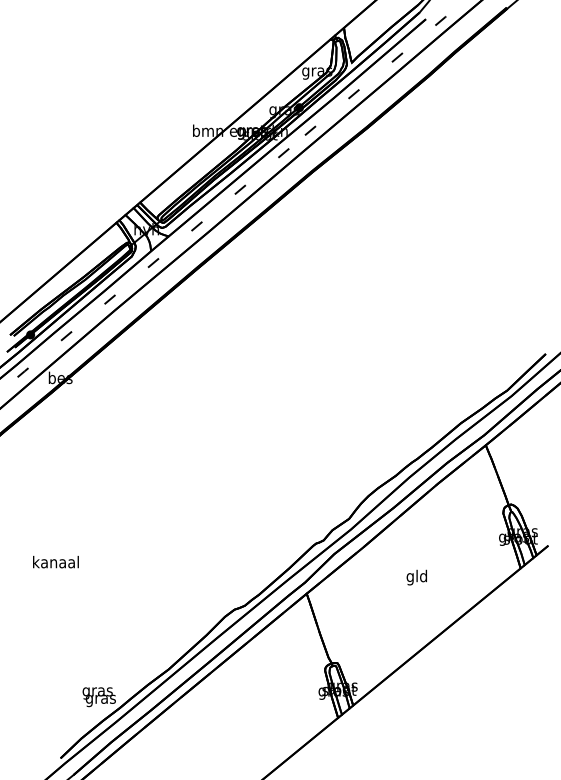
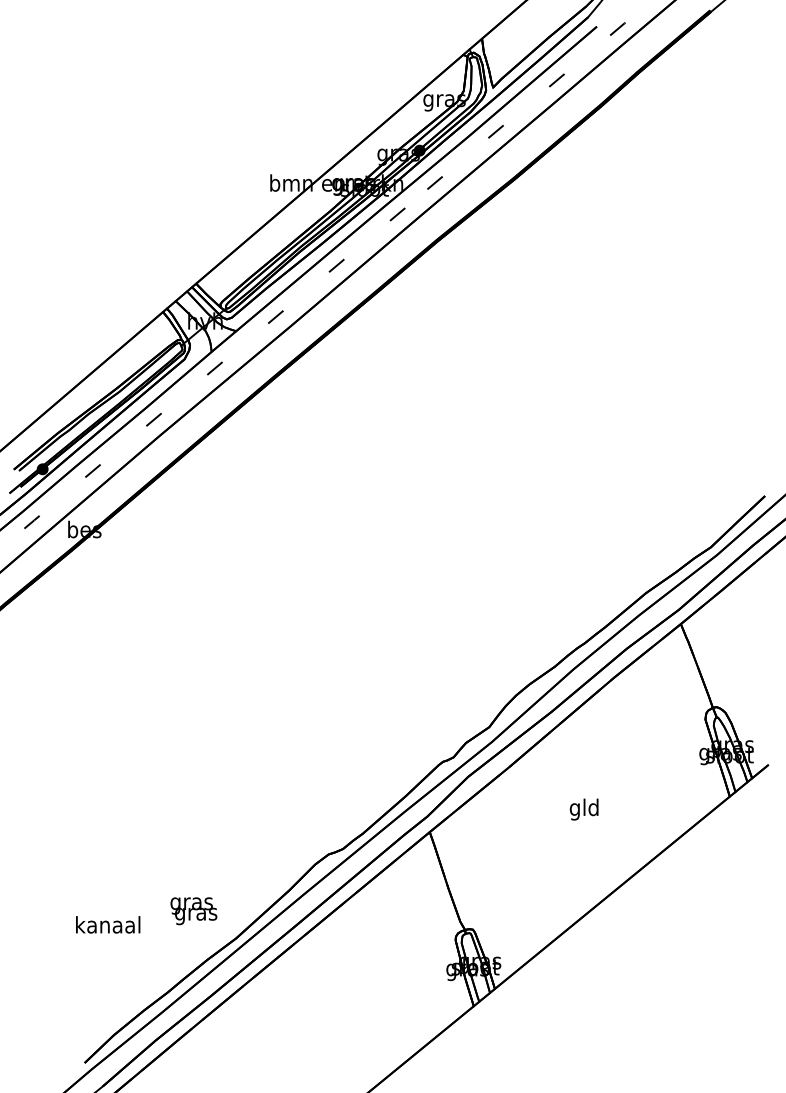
text: (56, 561) -> (108, 924), moved
text: (98, 697) -> (193, 911), moved

